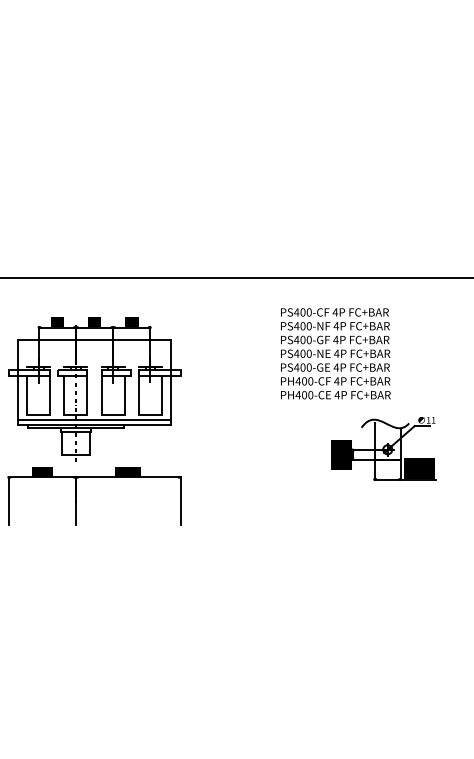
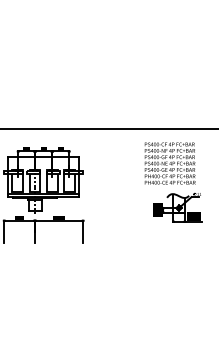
text: (334, 353) -> (169, 163), moved

